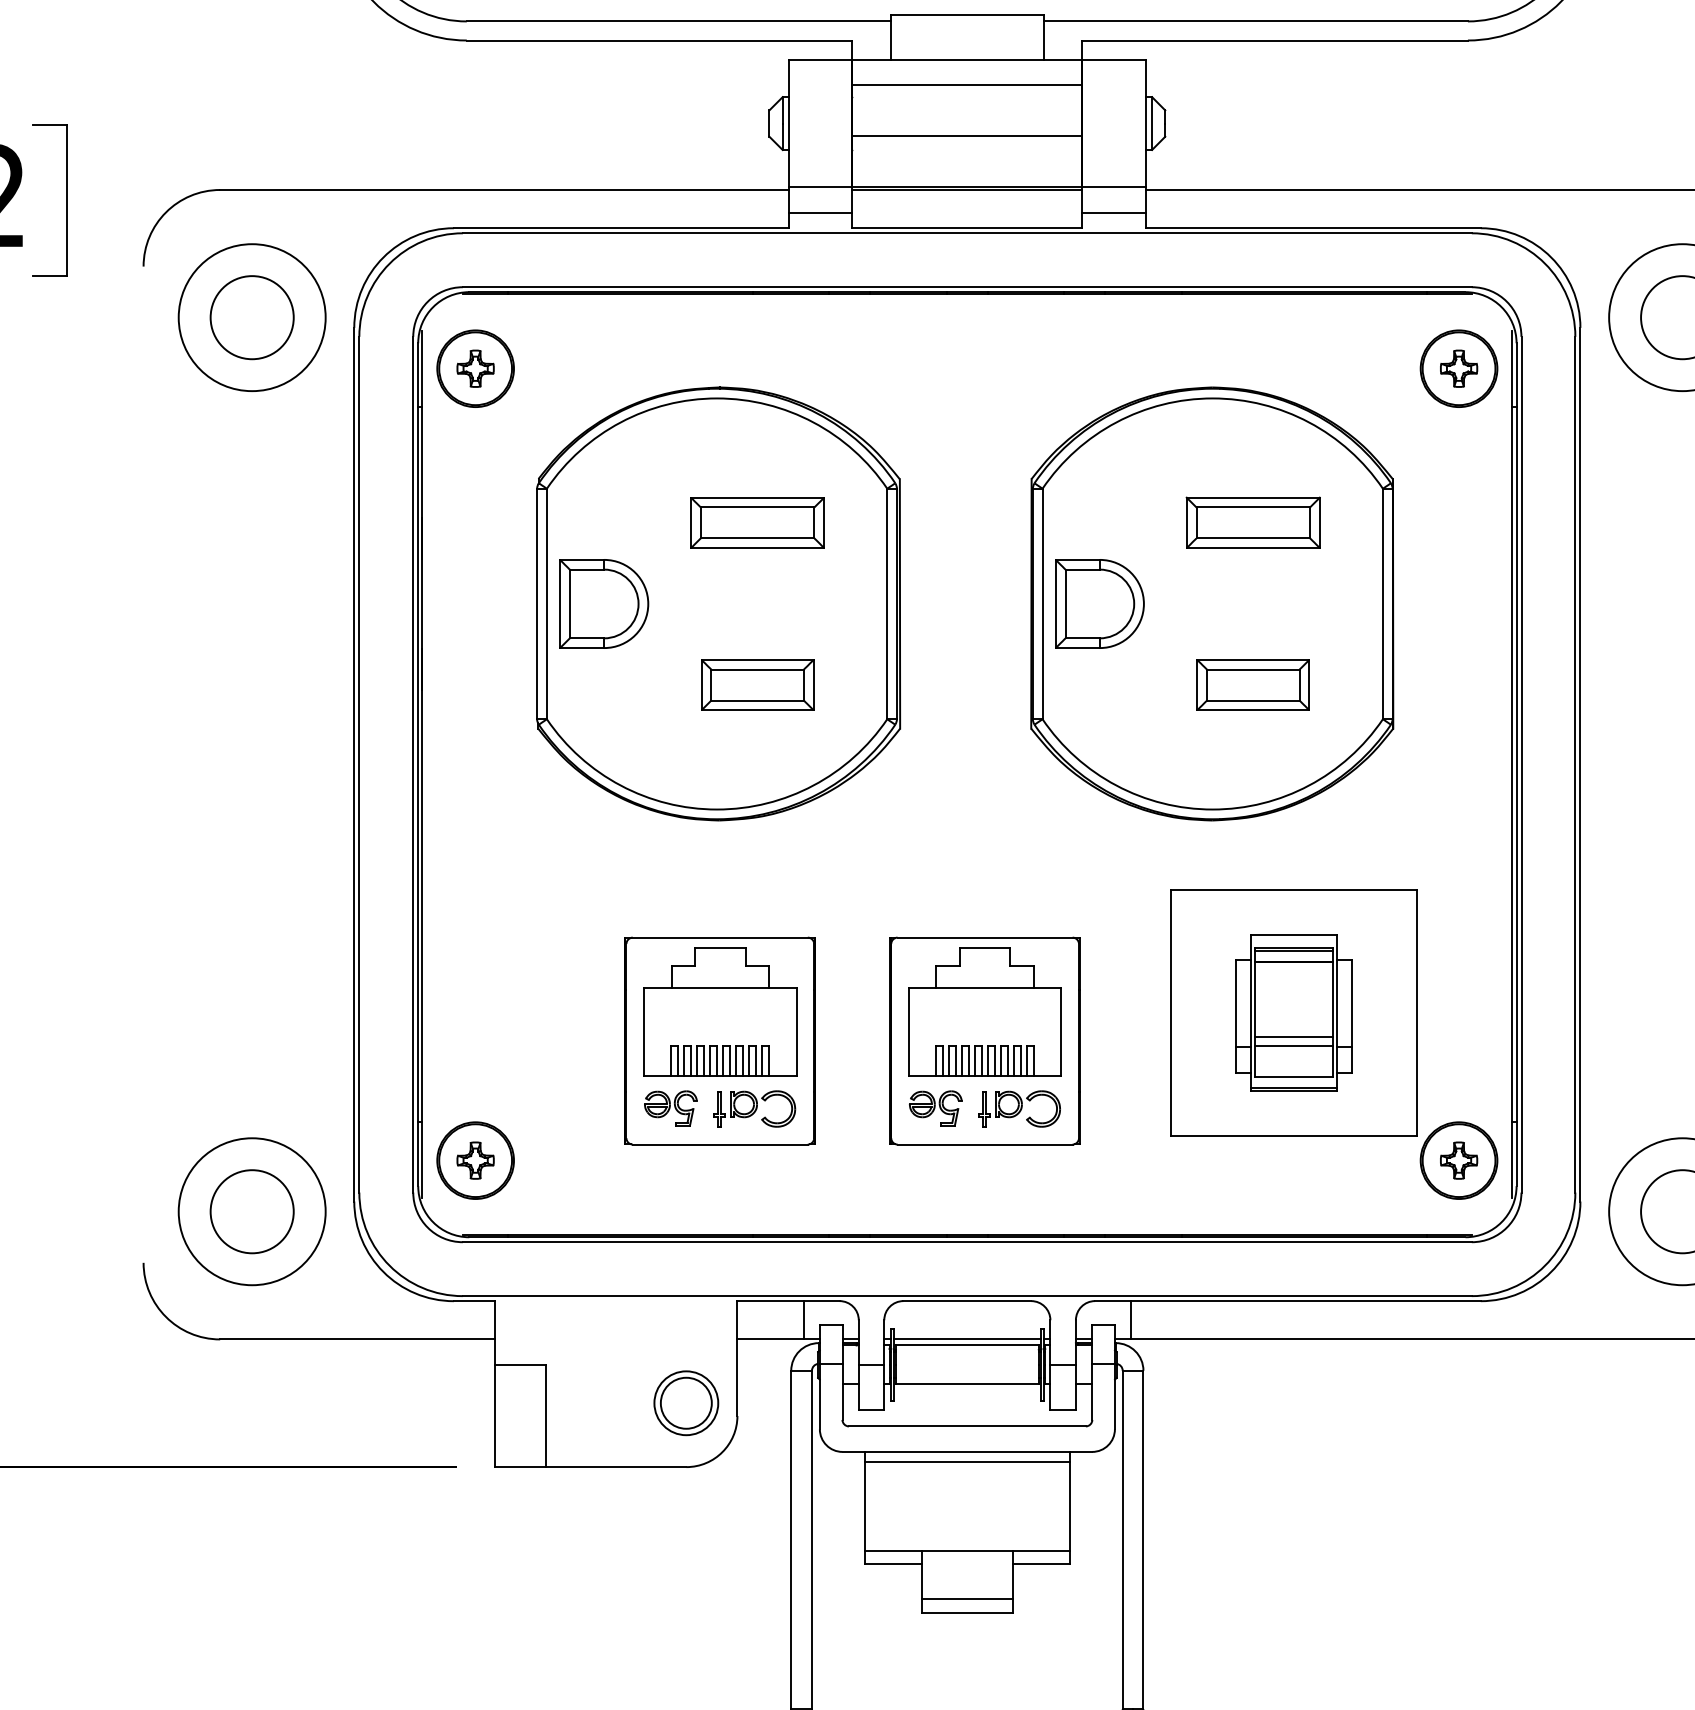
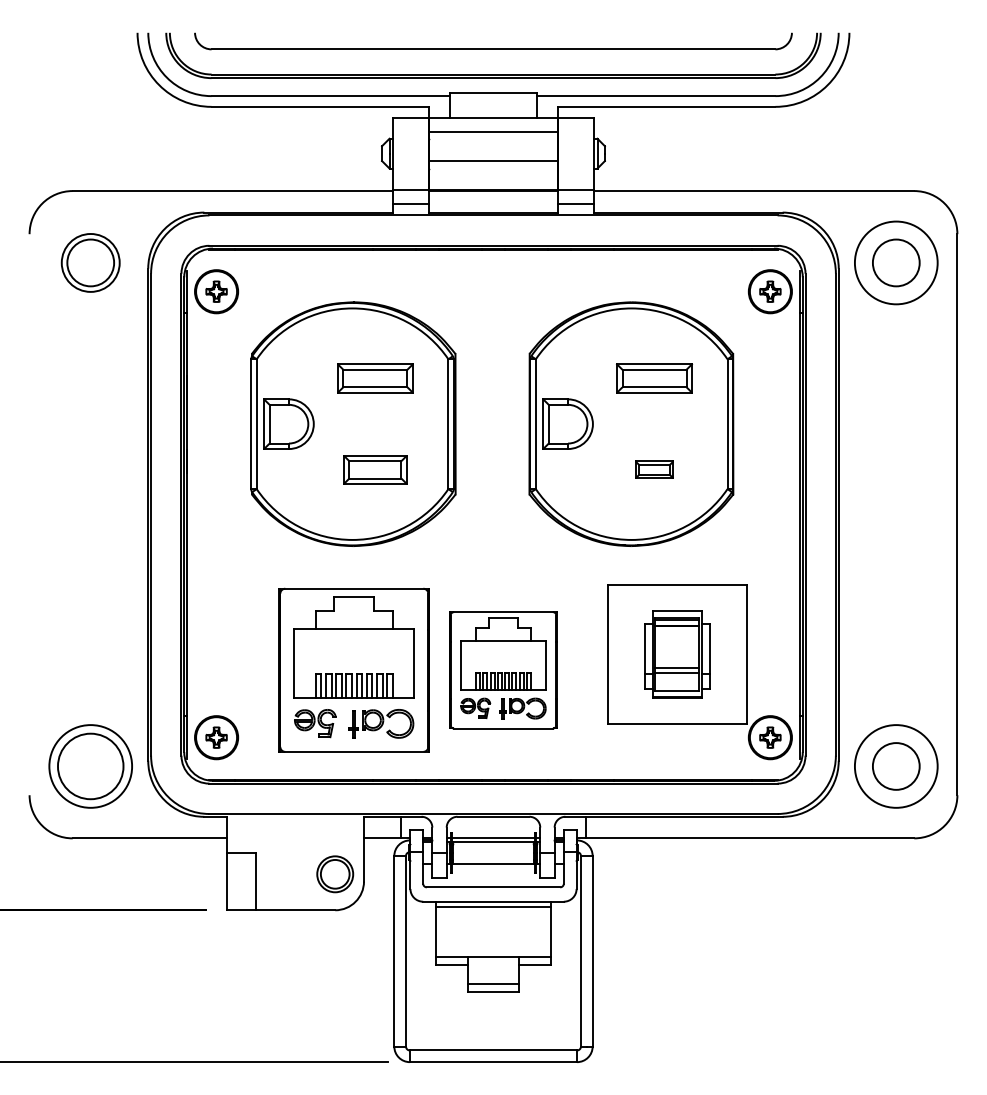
circle: (251, 316) -> (90, 262), size x0.7
part: (1253, 684) -> (654, 469), size x0.6
part: (720, 1041) -> (354, 670), size x1.4
circle: (251, 1211) -> (90, 766), size x1.4

